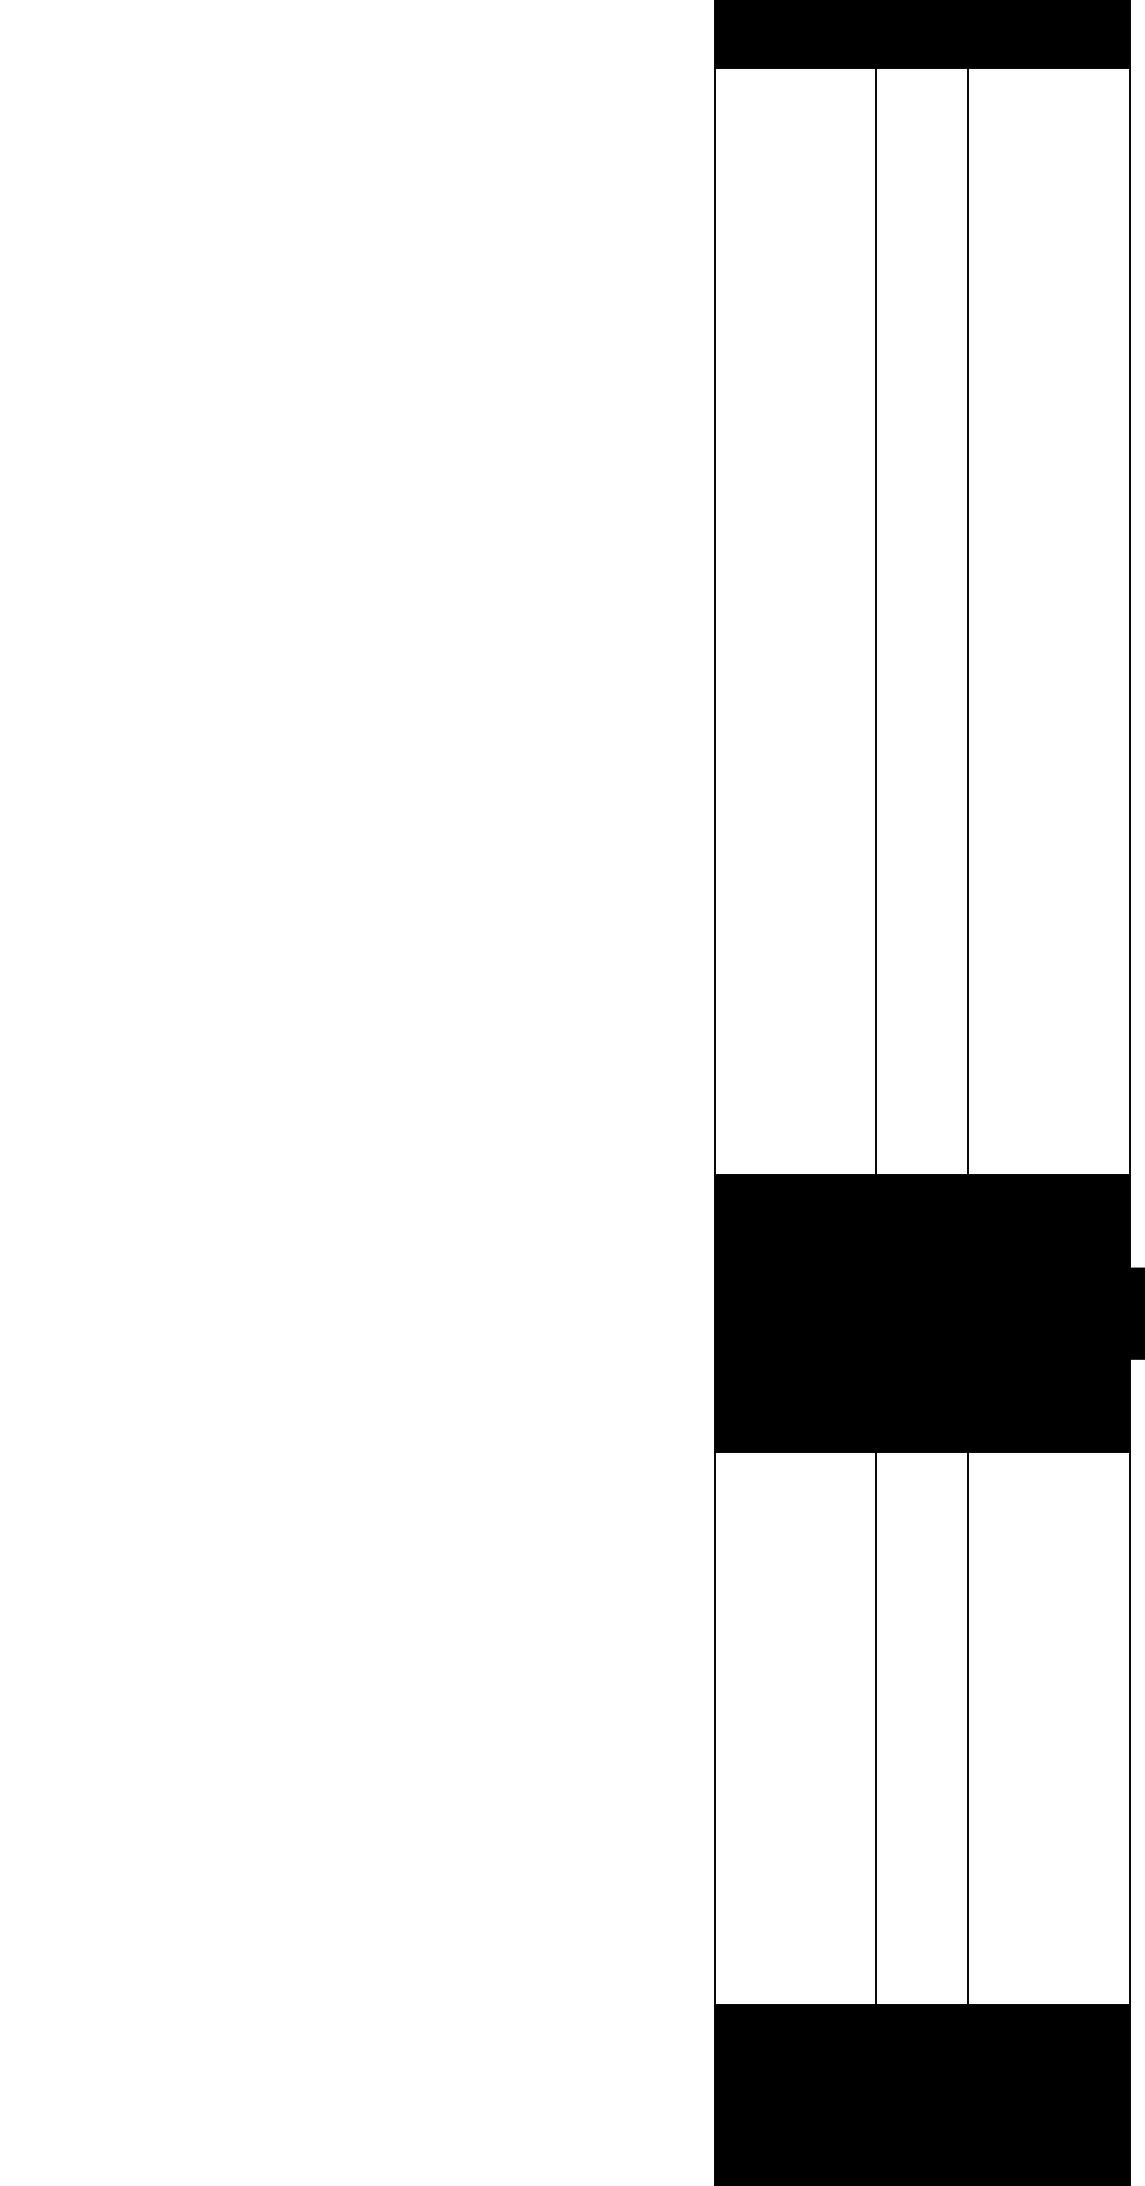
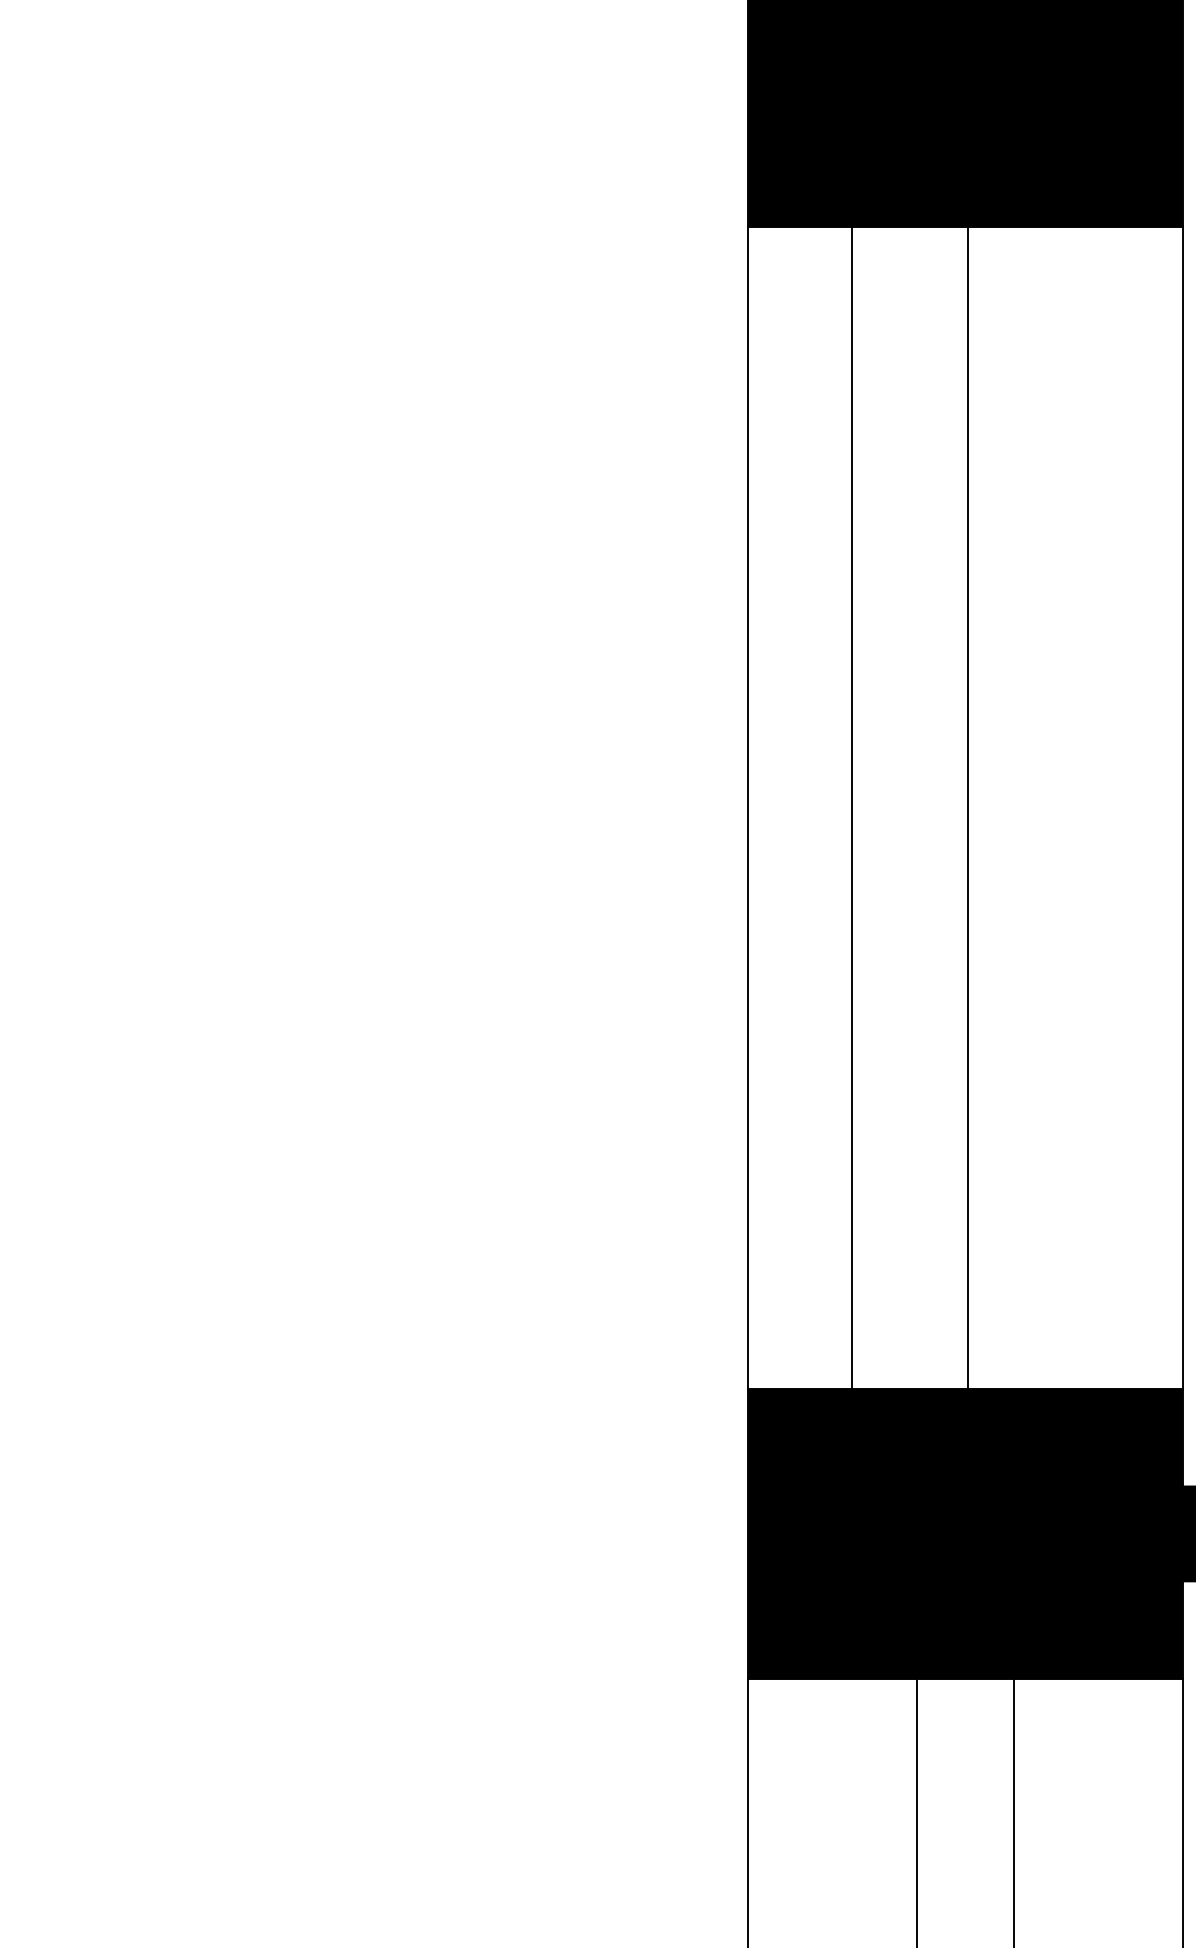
line: (876, 621) -> (852, 807), moved
line: (968, 621) -> (967, 807), moved

